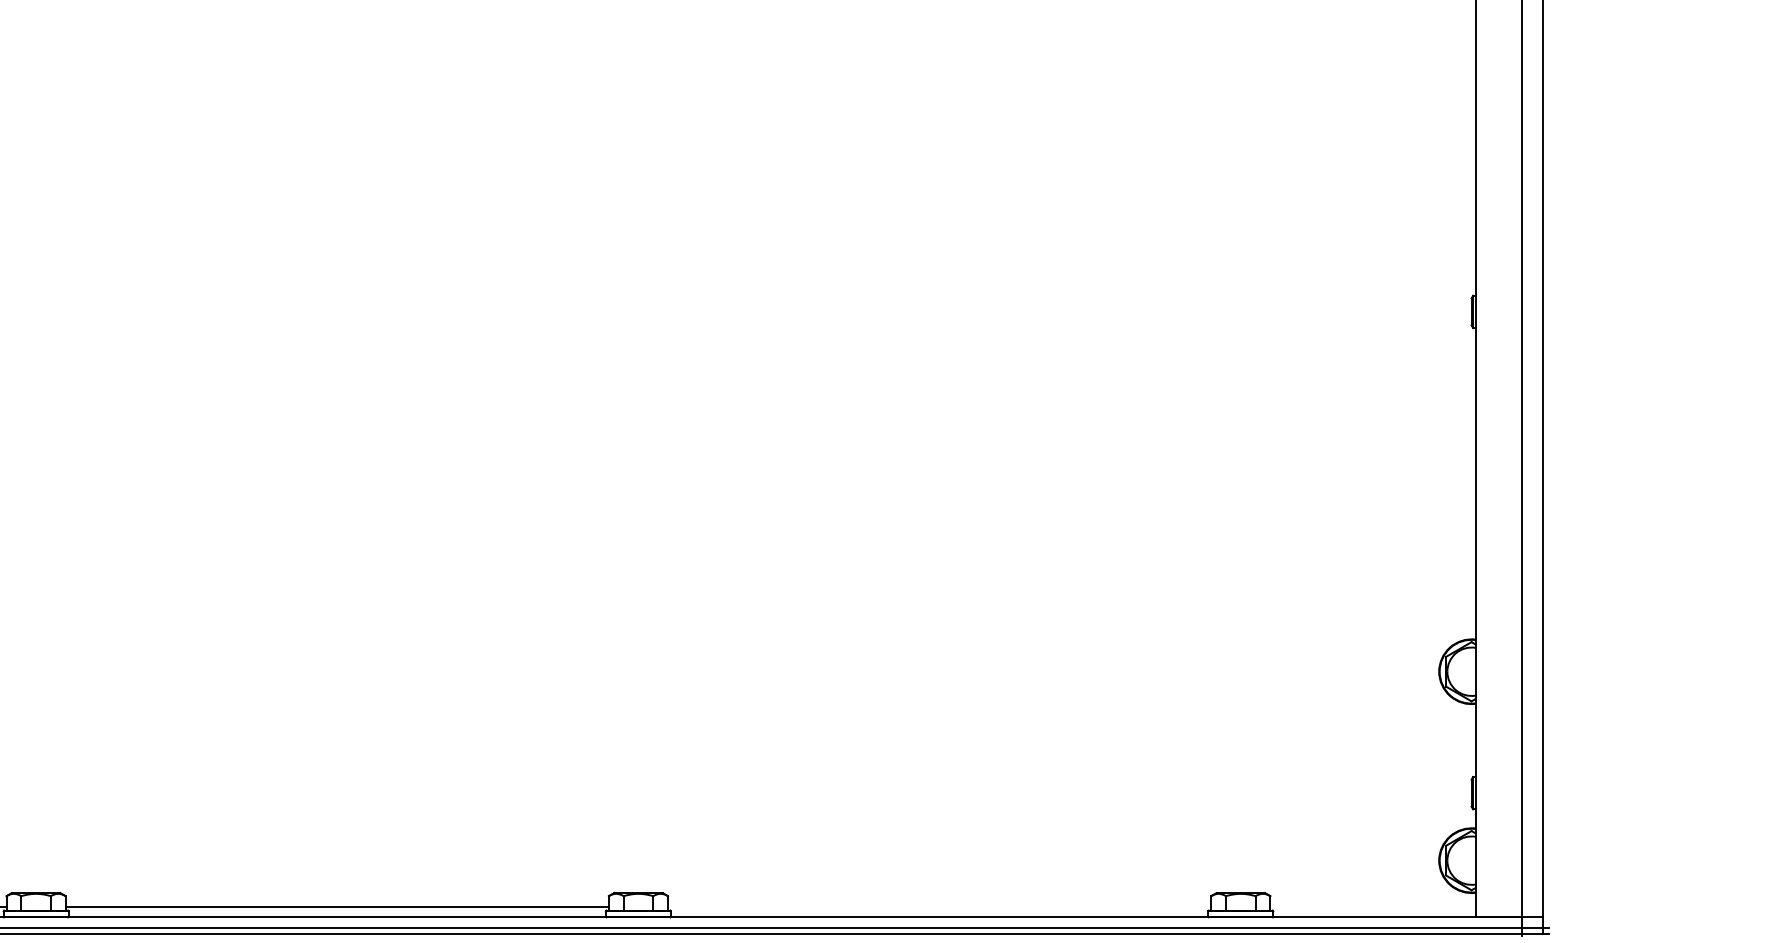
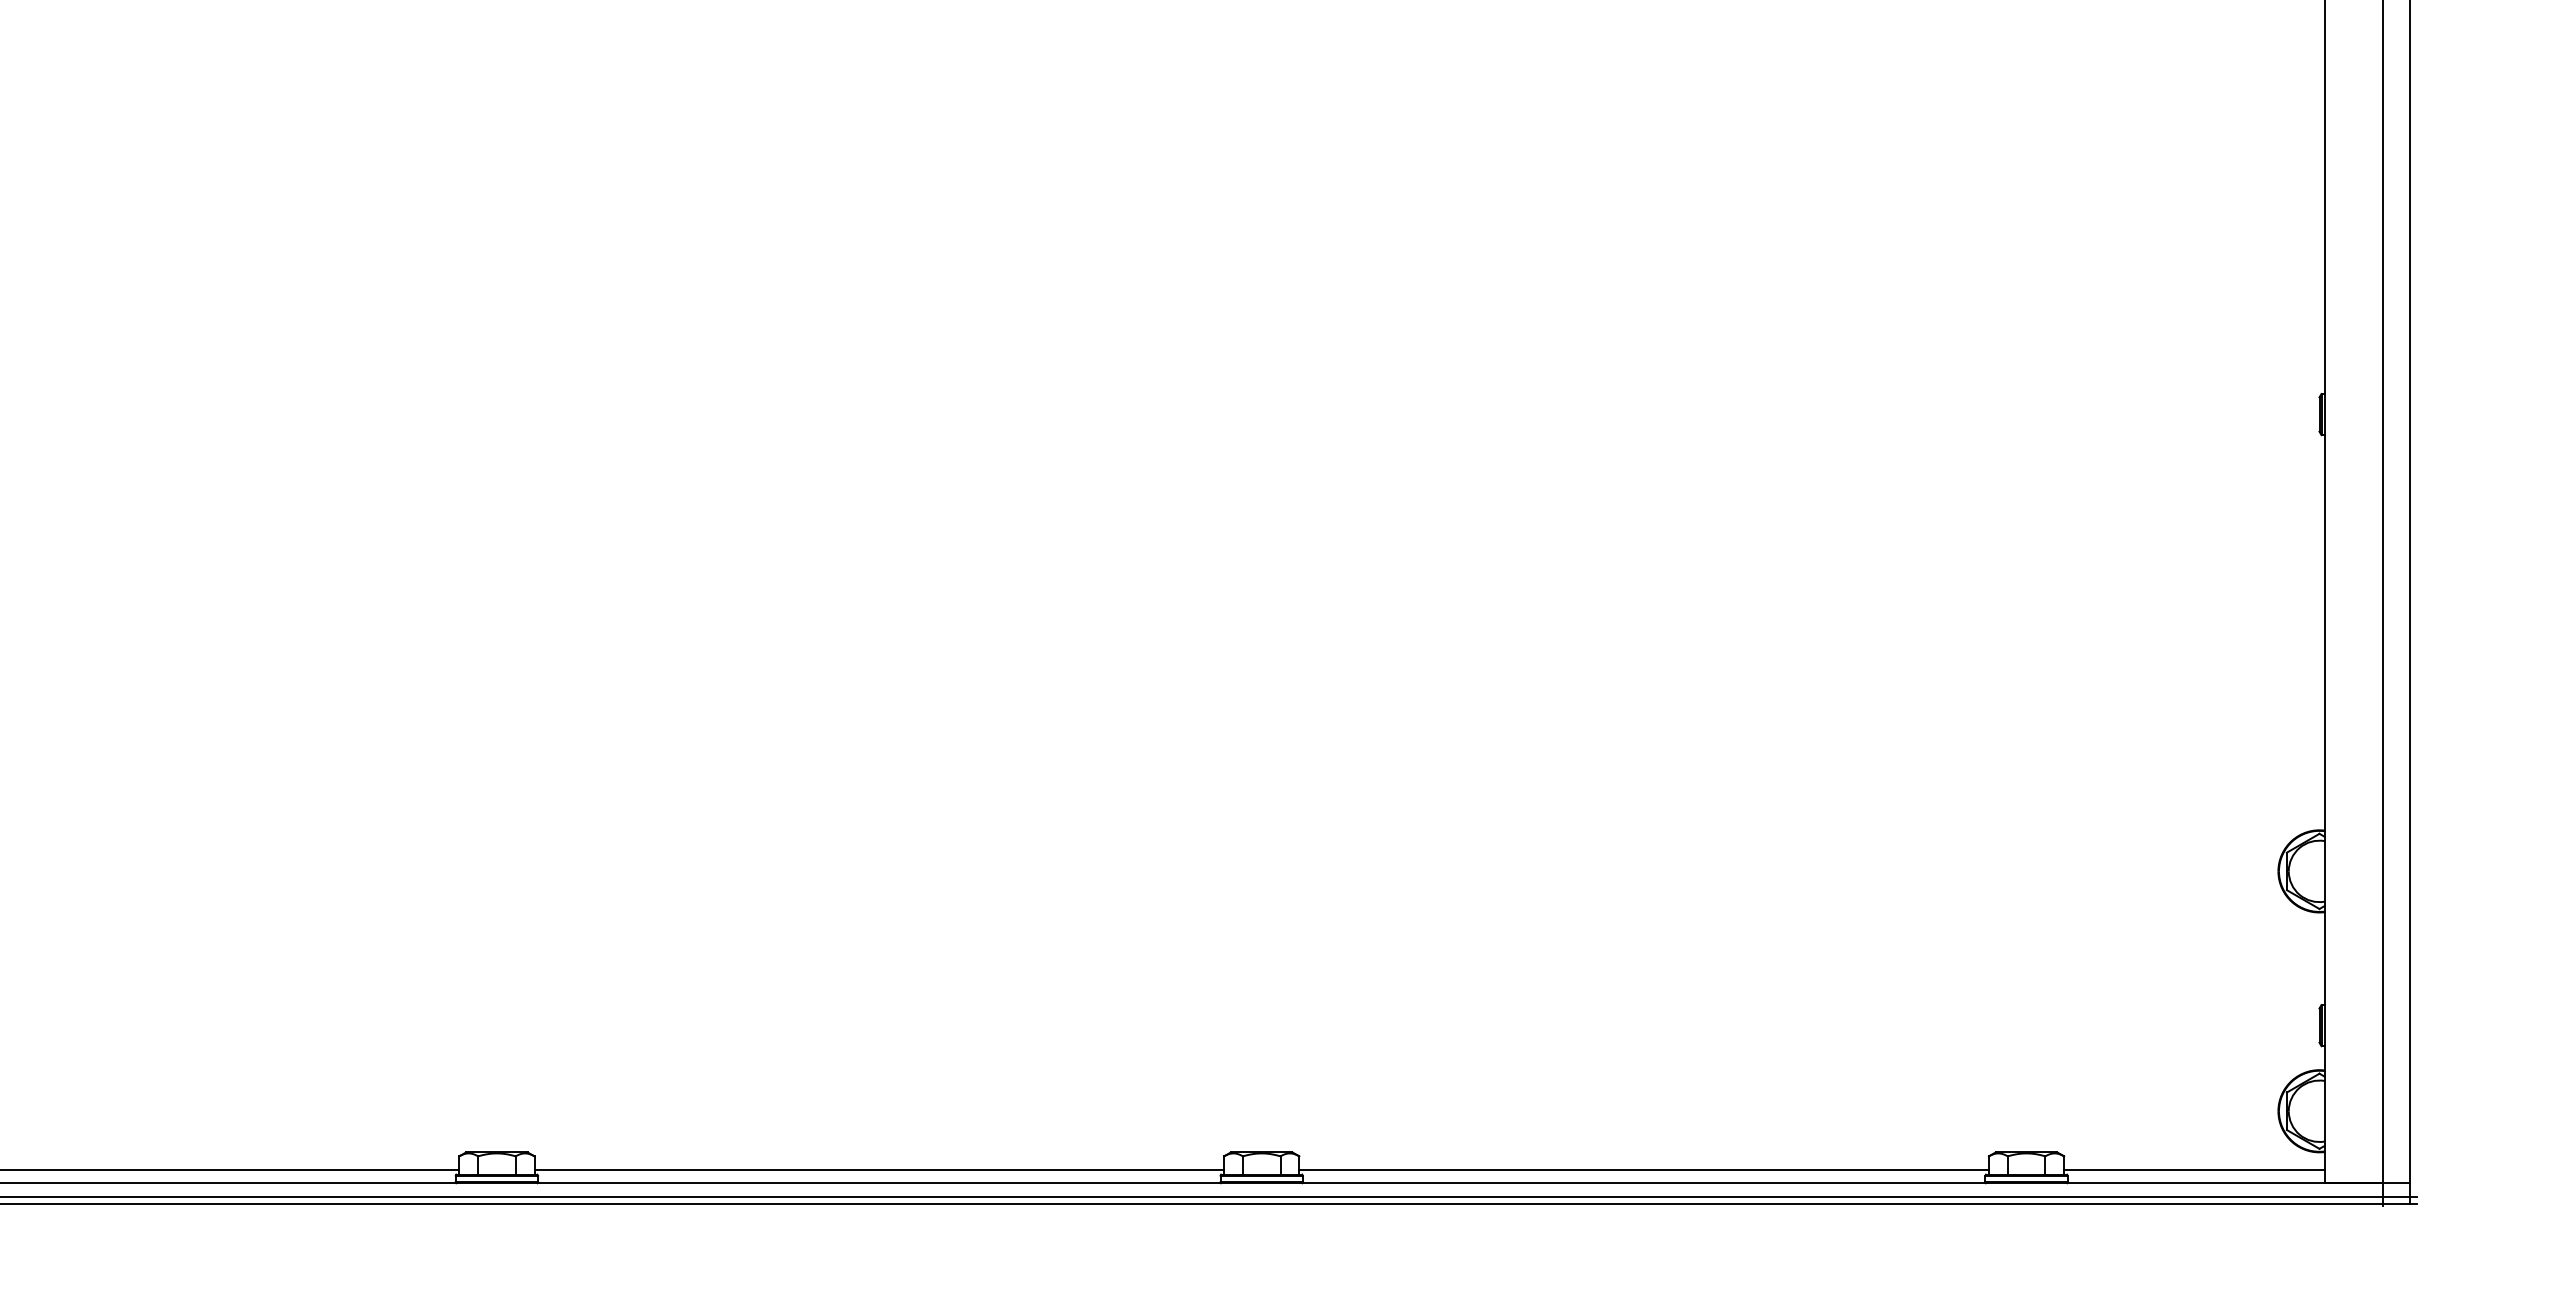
line: (939, 906) -> (1643, 1169), added
line: (1373, 906) -> (2194, 1169), added

